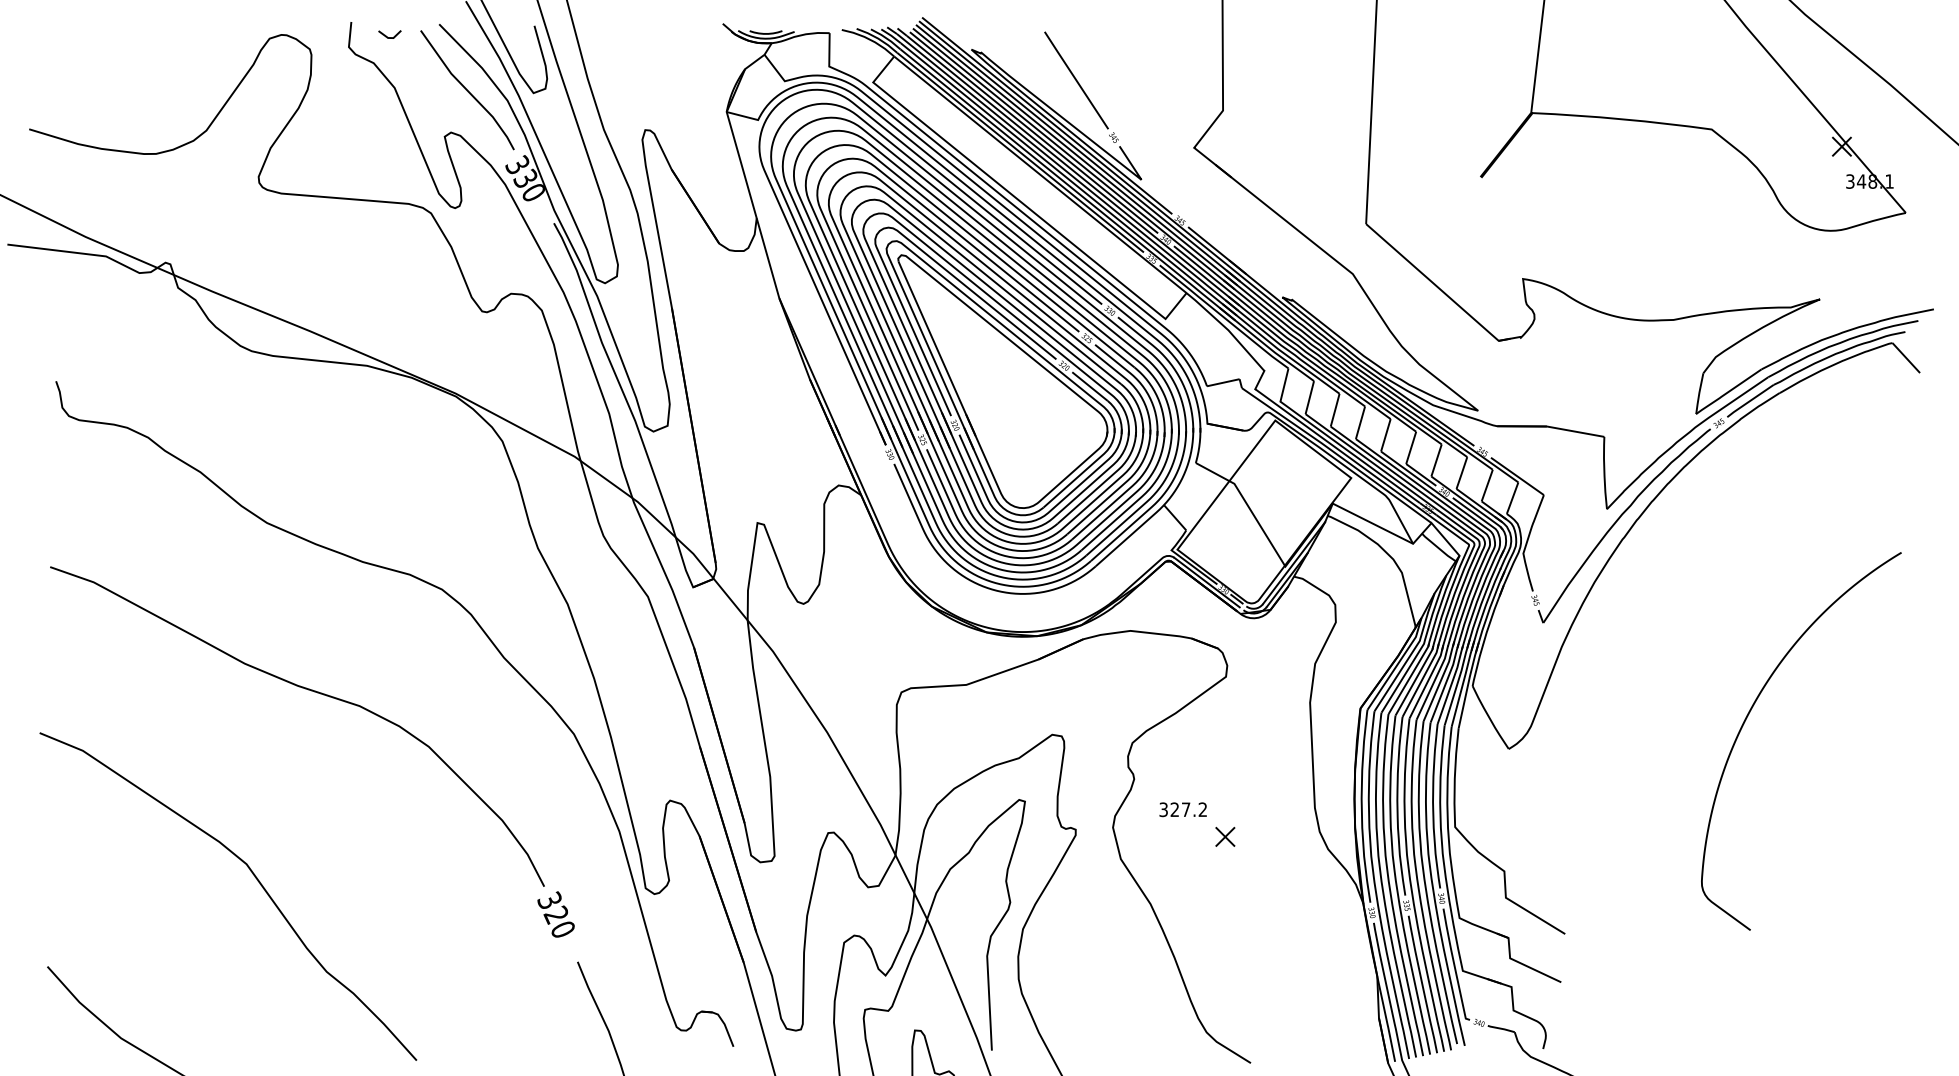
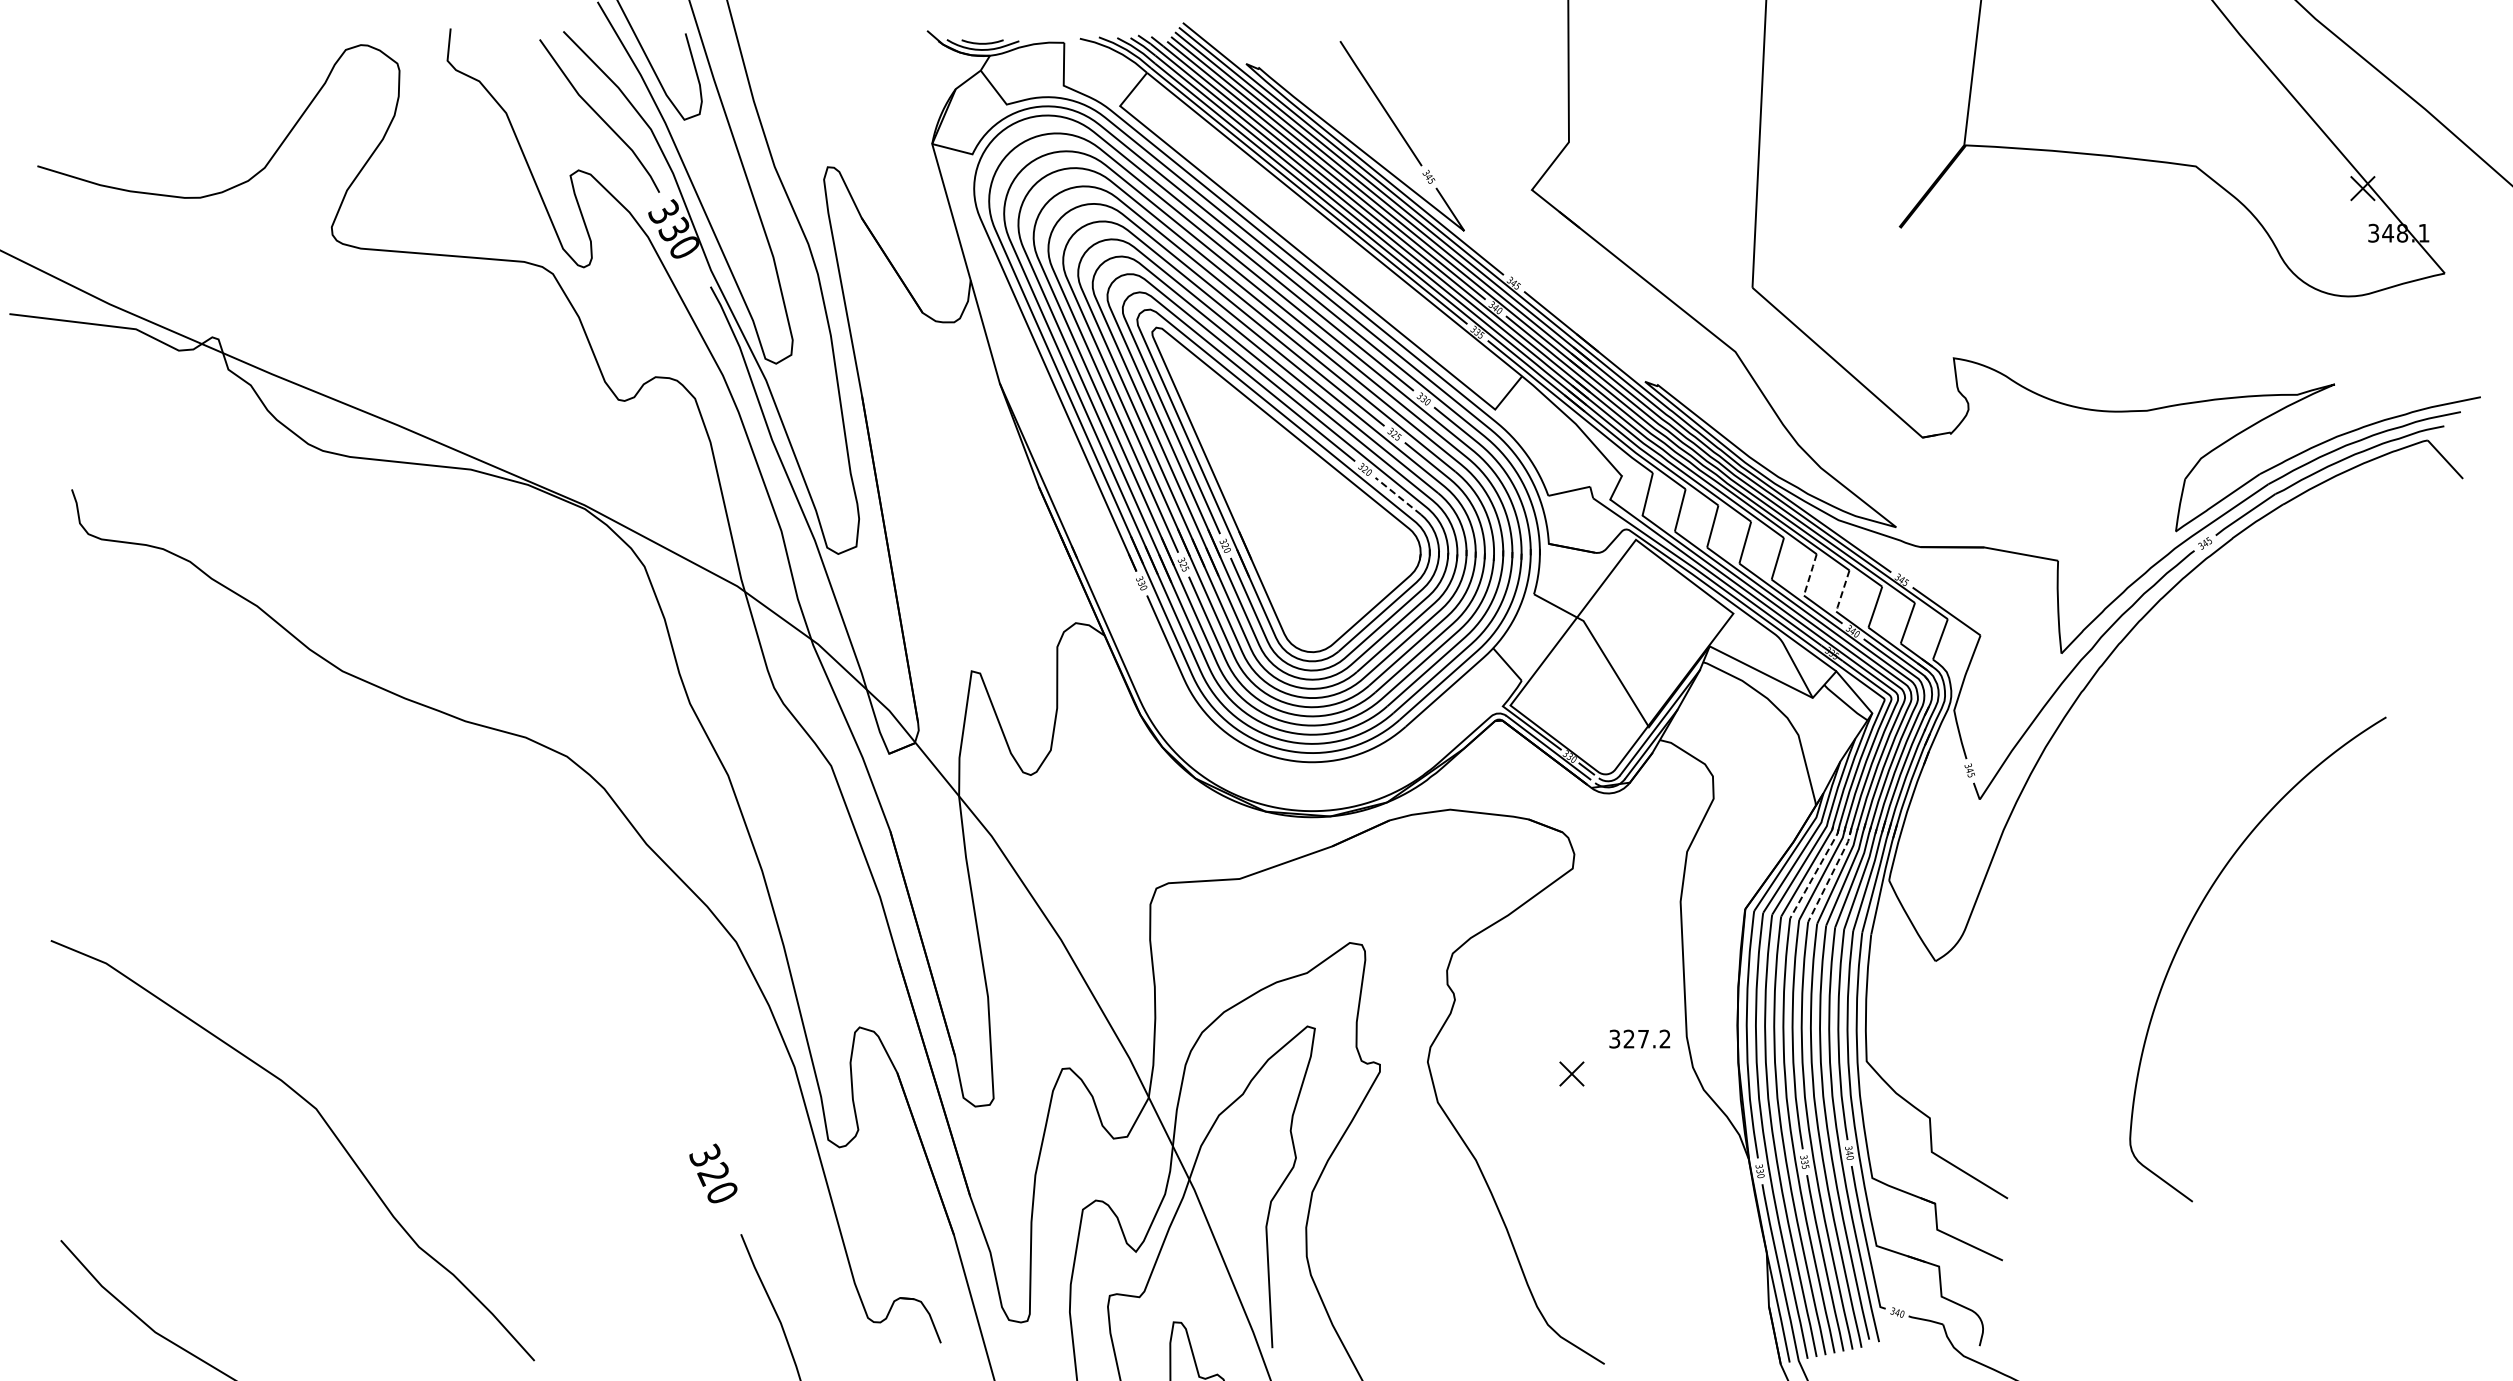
line: (390, 37) -> (500, 48), removed
line: (1089, 386) -> (1397, 496), solid -> dashed
line: (1411, 447) -> (1810, 574), solid -> dashed
line: (1436, 461) -> (1842, 592), solid -> dashed
line: (1415, 680) -> (1815, 873), solid -> dashed
line: (1427, 681) -> (1831, 874), solid -> dashed
curve: (309, 690) -> (397, 886), removed
curve: (1748, 714) -> (2190, 925), moved
text: (1182, 809) -> (1639, 1038), moved

